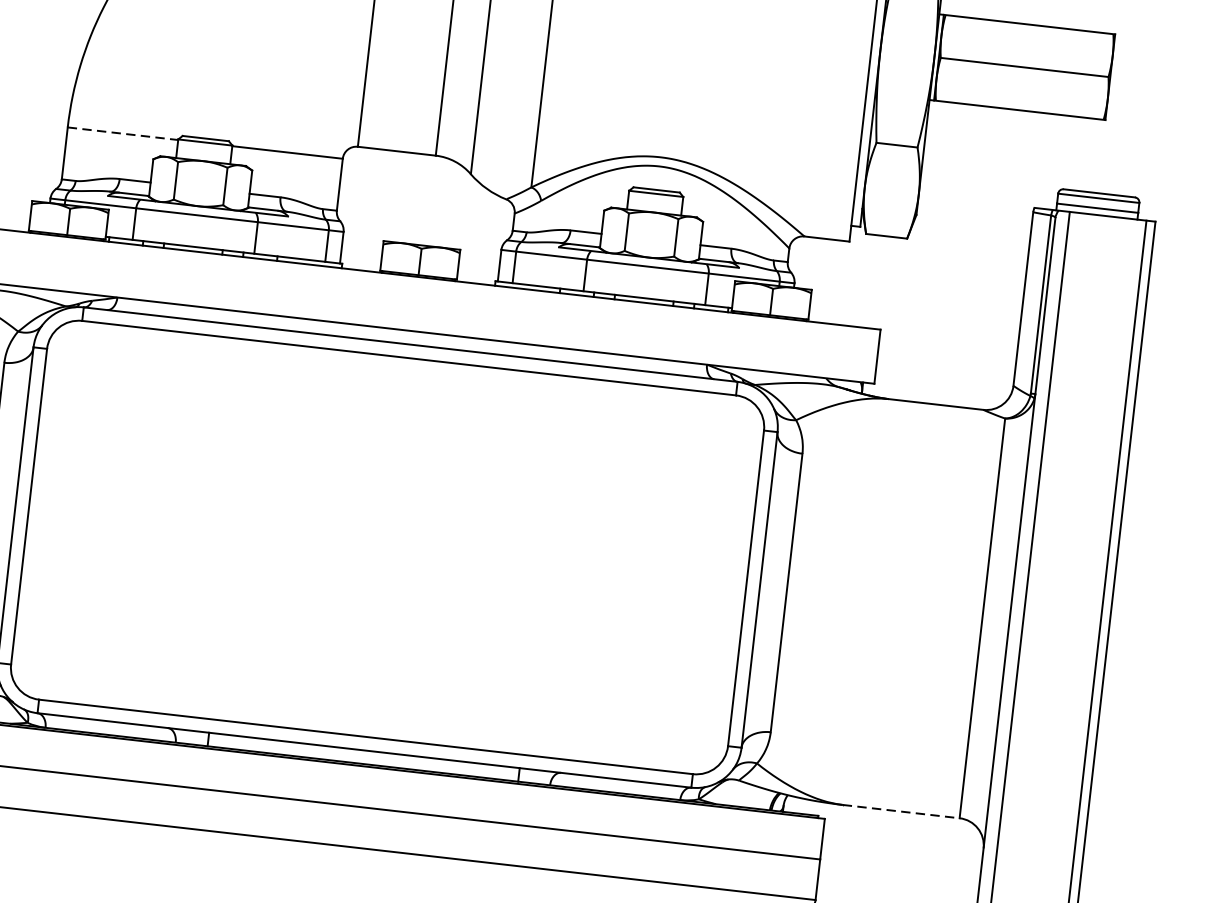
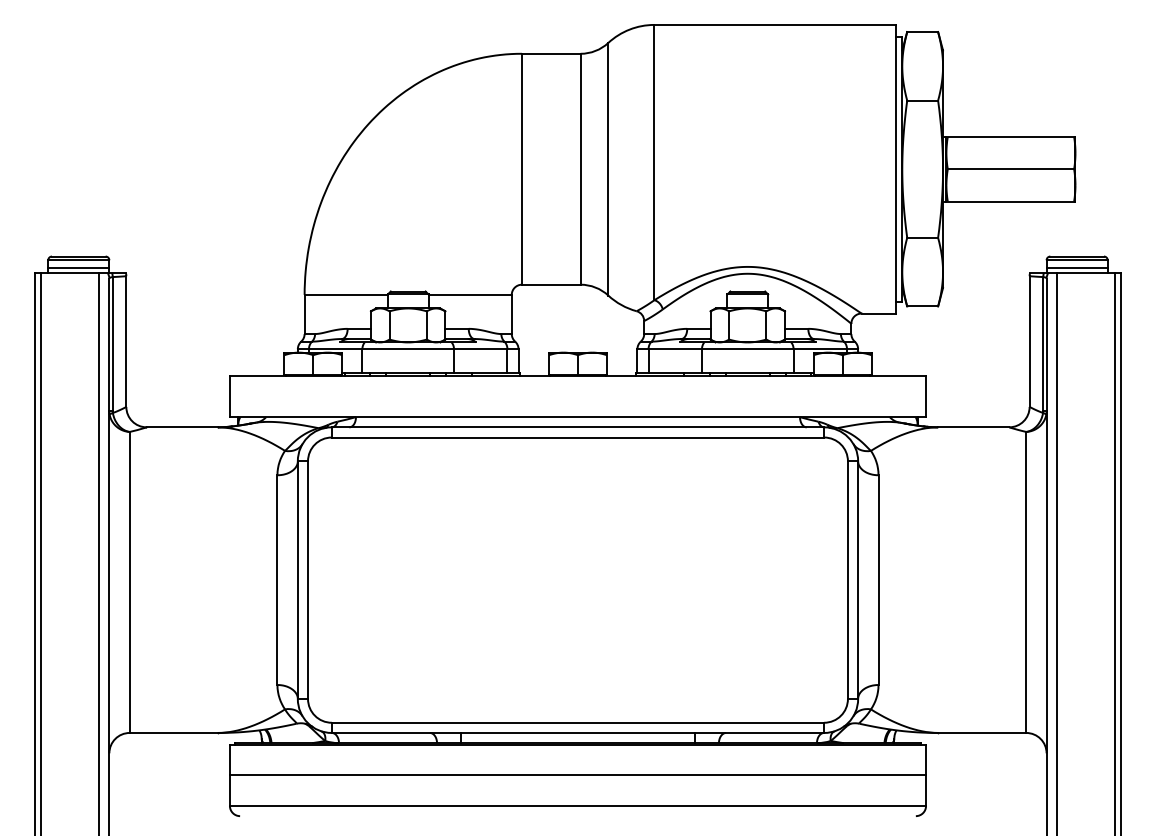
line: (123, 133) -> (346, 294), dashed -> solid
line: (901, 811) -> (982, 732), dashed -> solid

